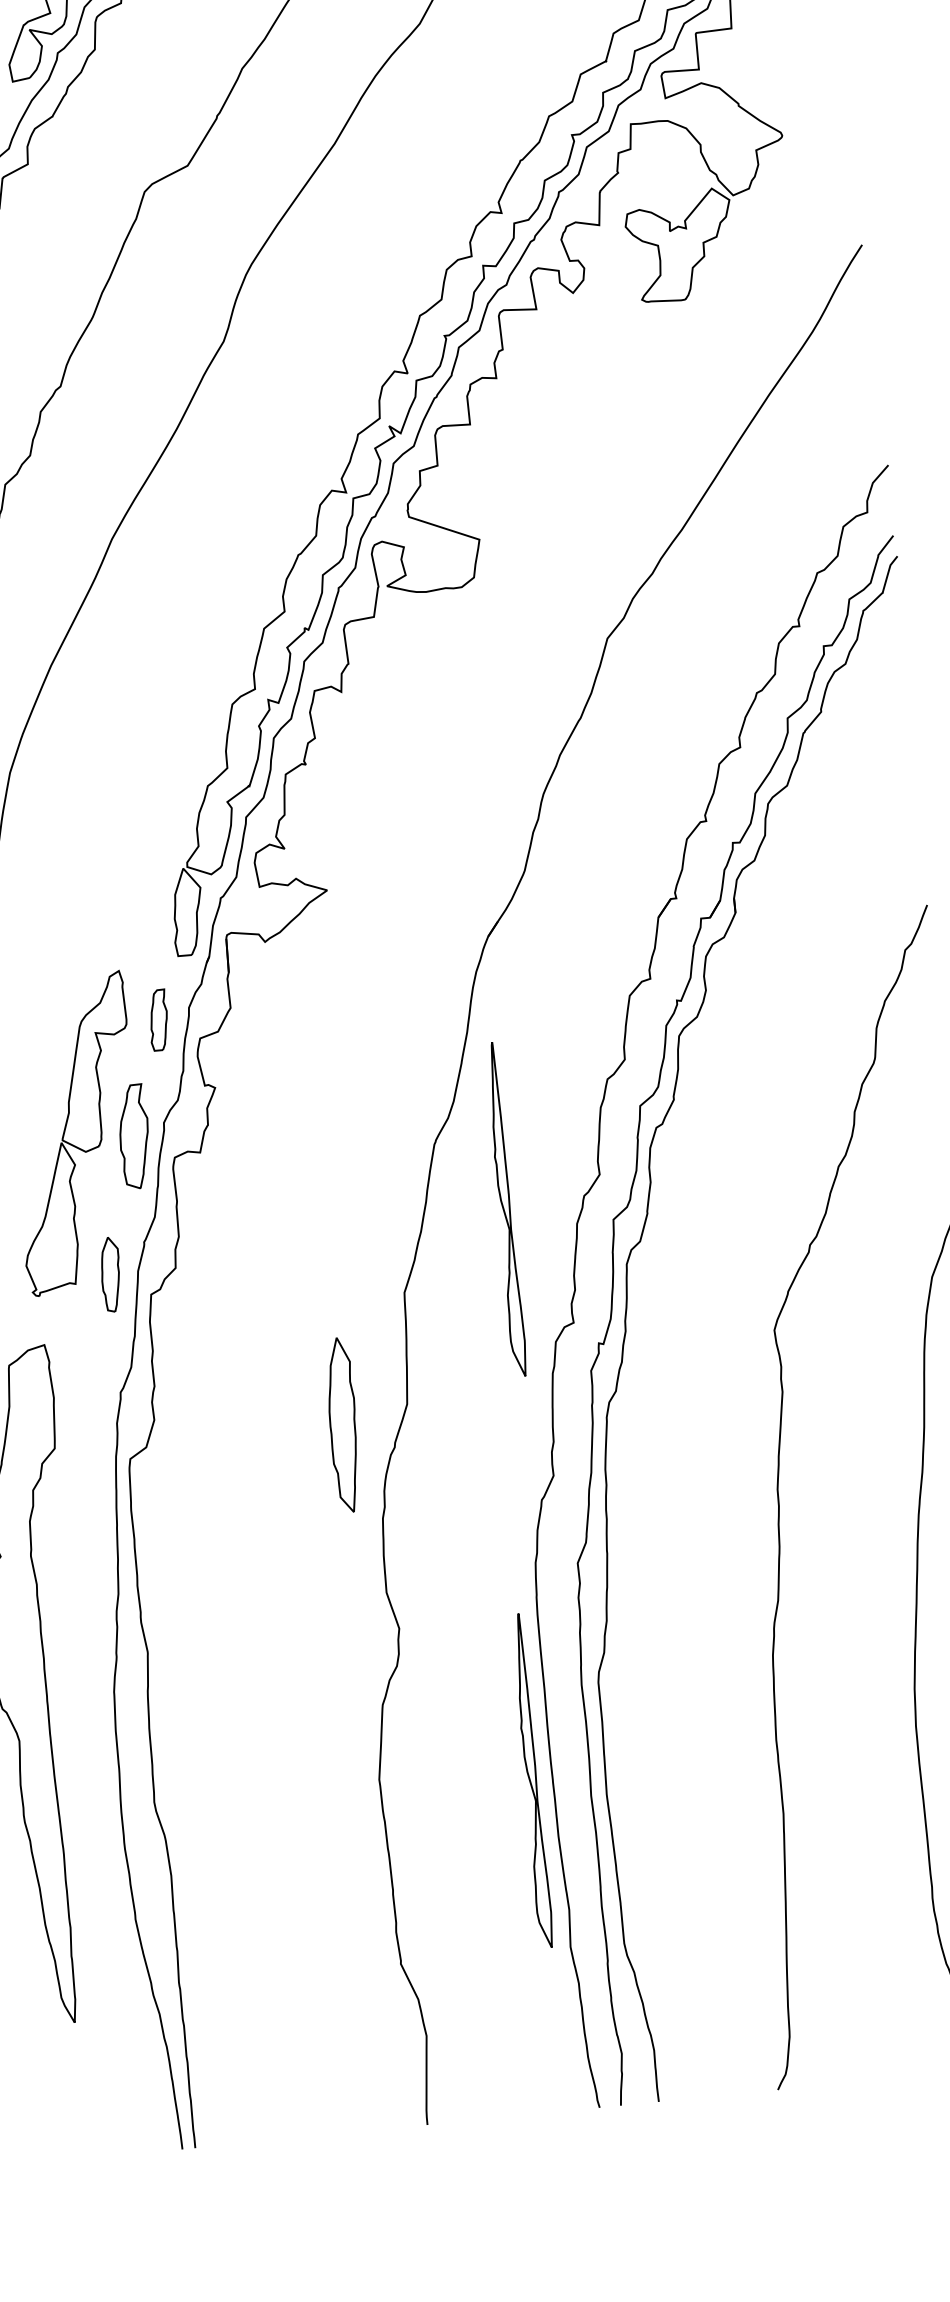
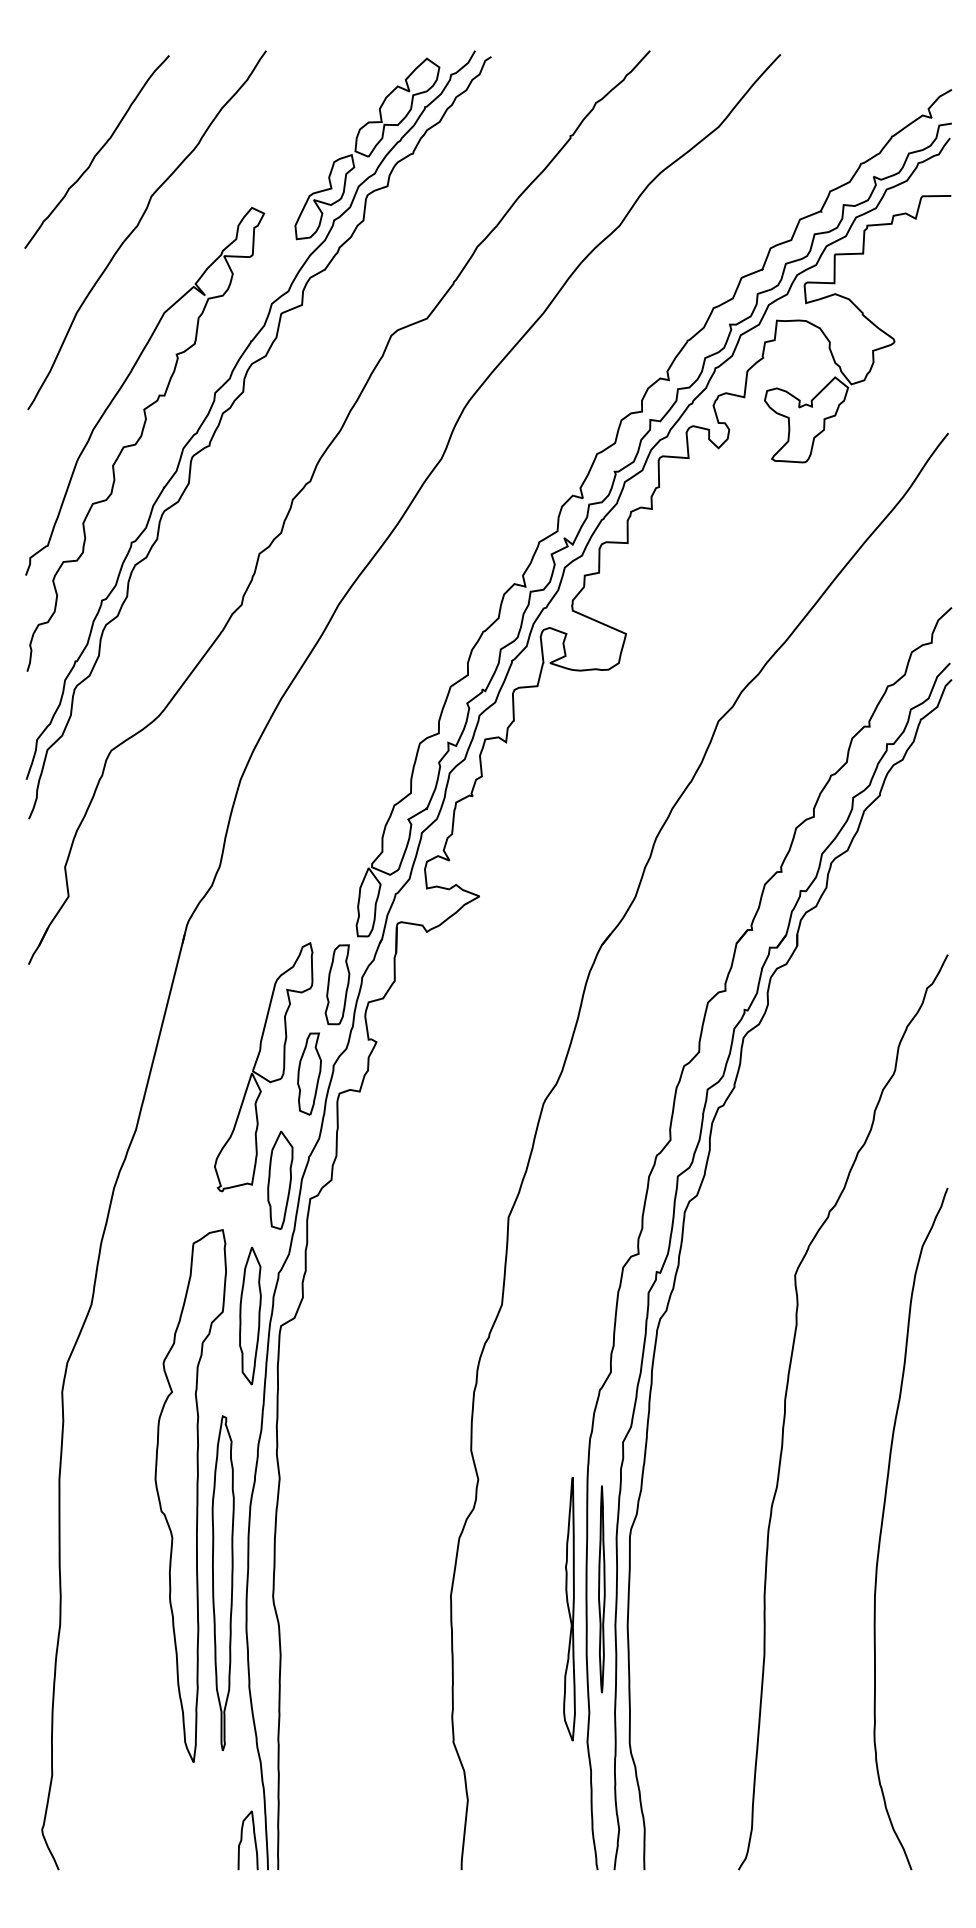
part: (158, 1019) -> (337, 984), size x1.67
part: (504, 1210) -> (593, 1160), removed
part: (111, 1273) -> (280, 1179), size x1.67
part: (343, 1424) -> (250, 1315), moved
part: (569, 1752) -> (601, 1589), added
part: (88, 1791) -> (222, 1582), added
curve: (146, 2115) -> (242, 1840), added

